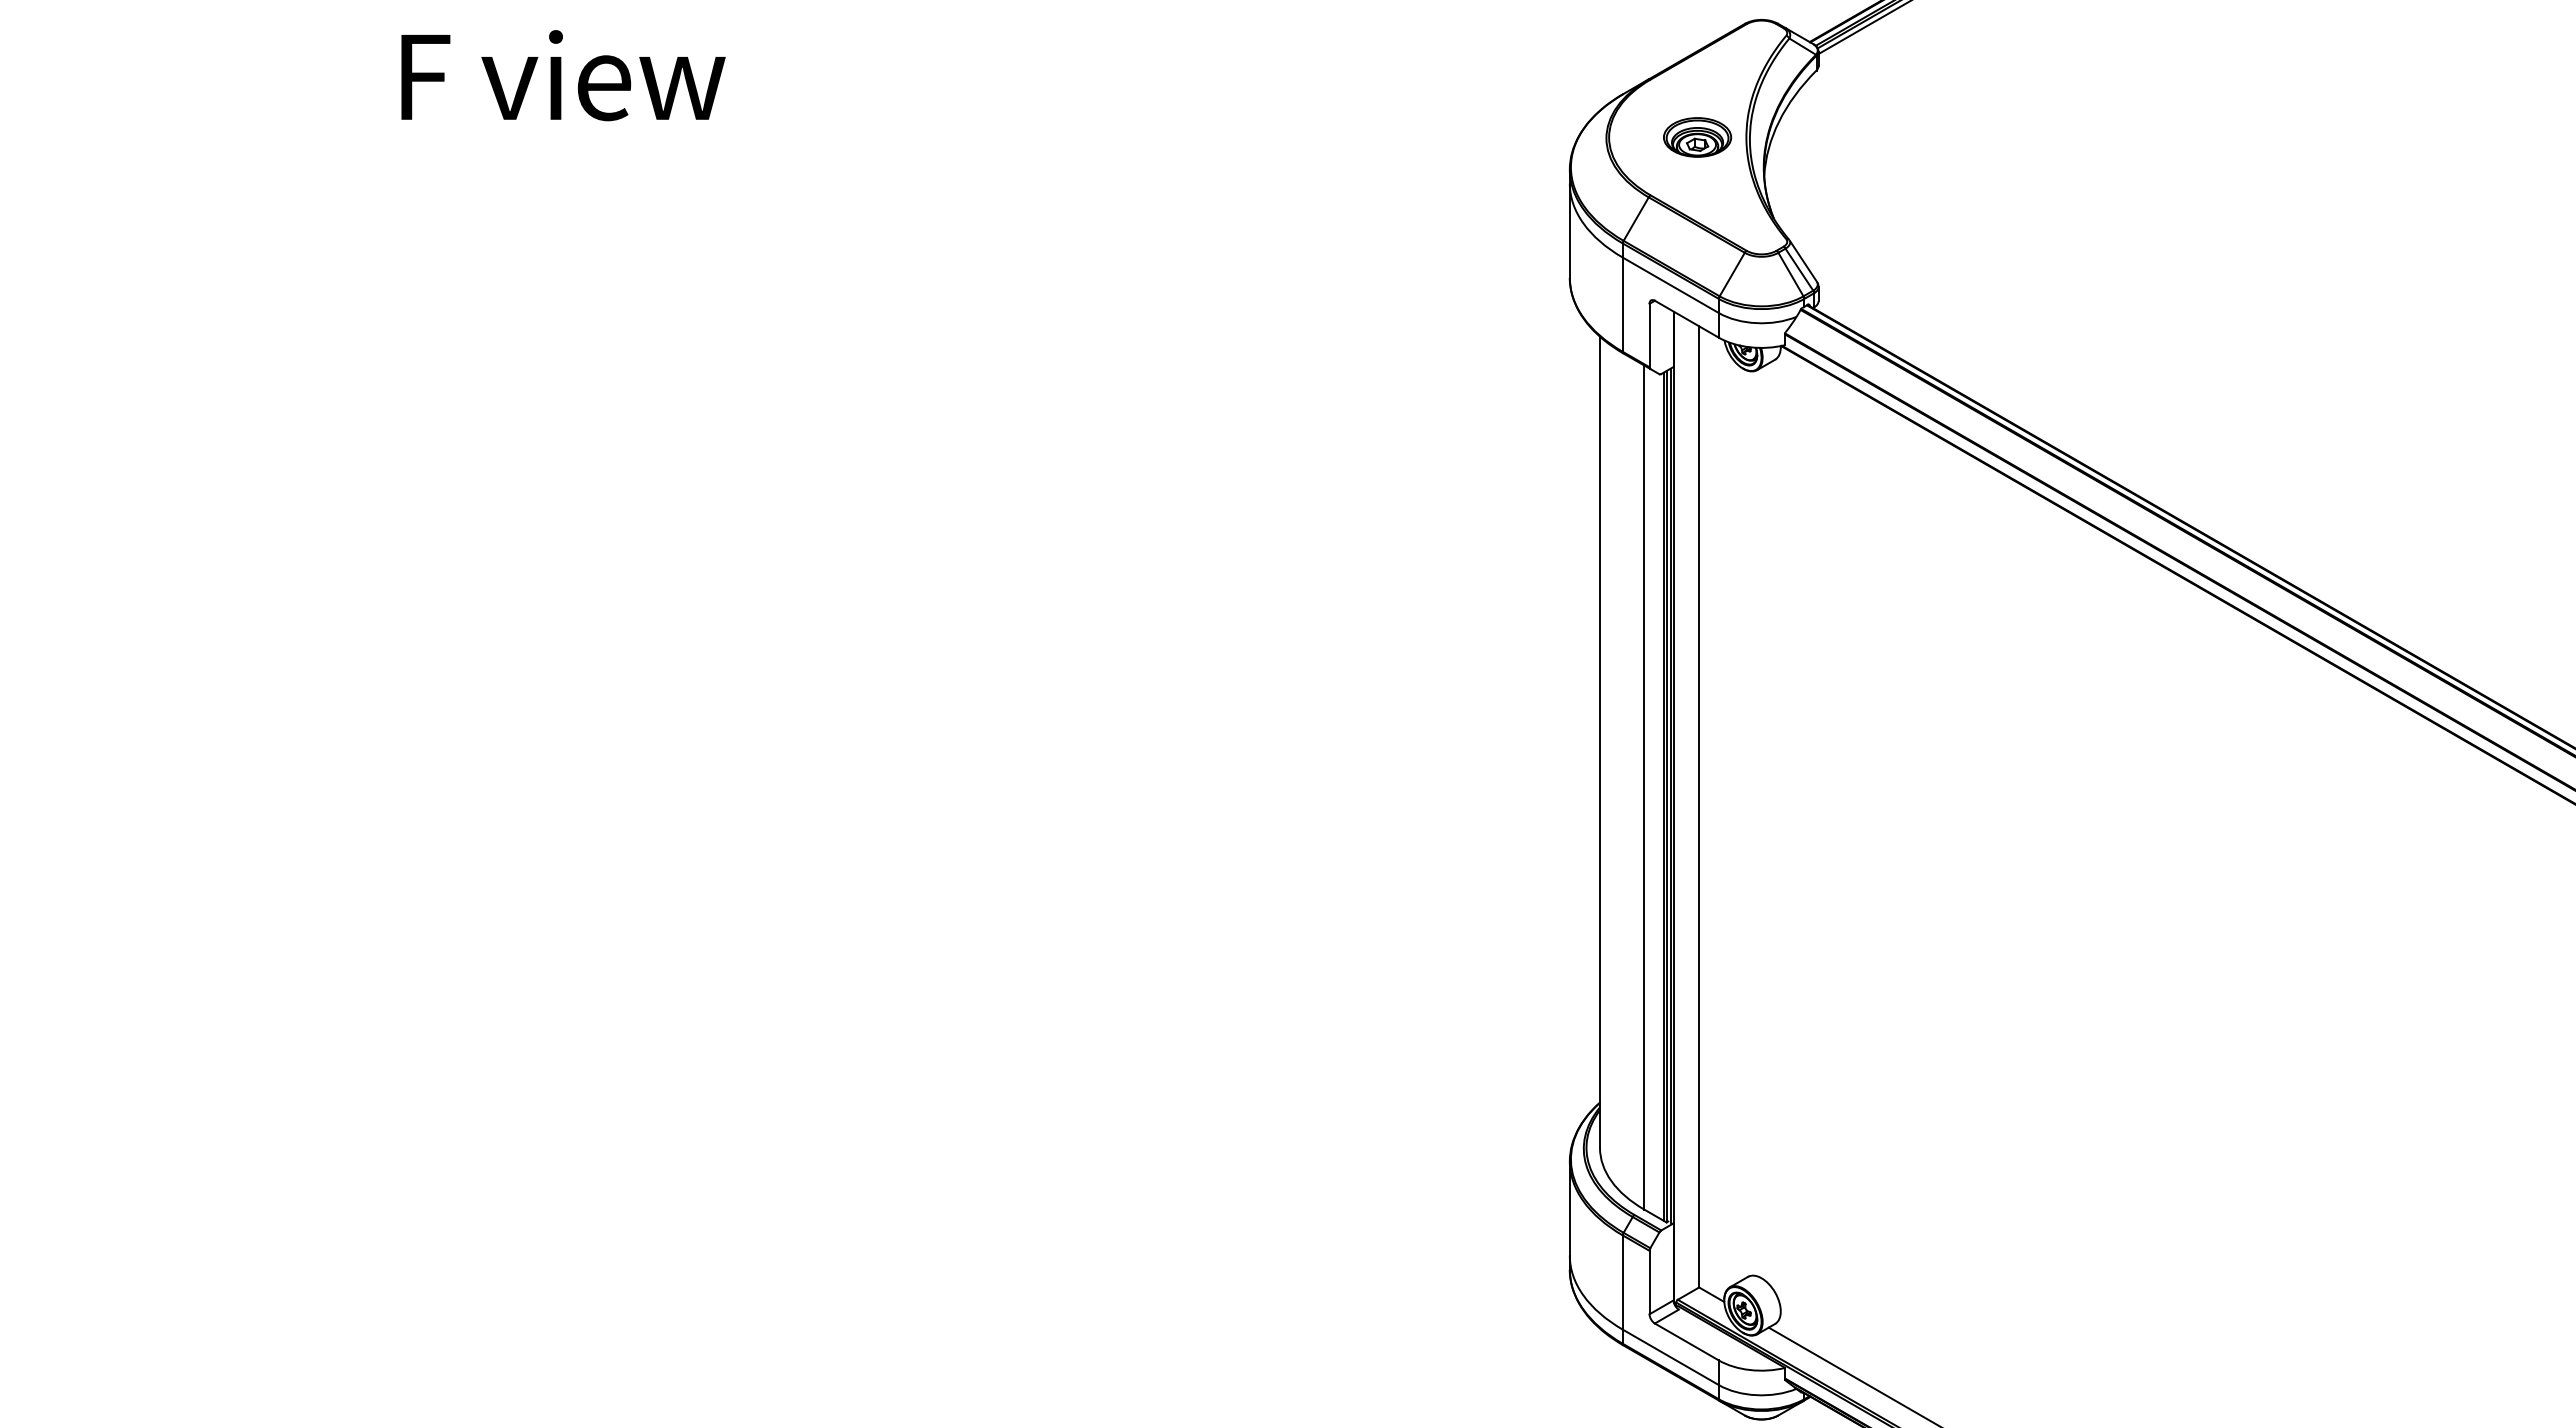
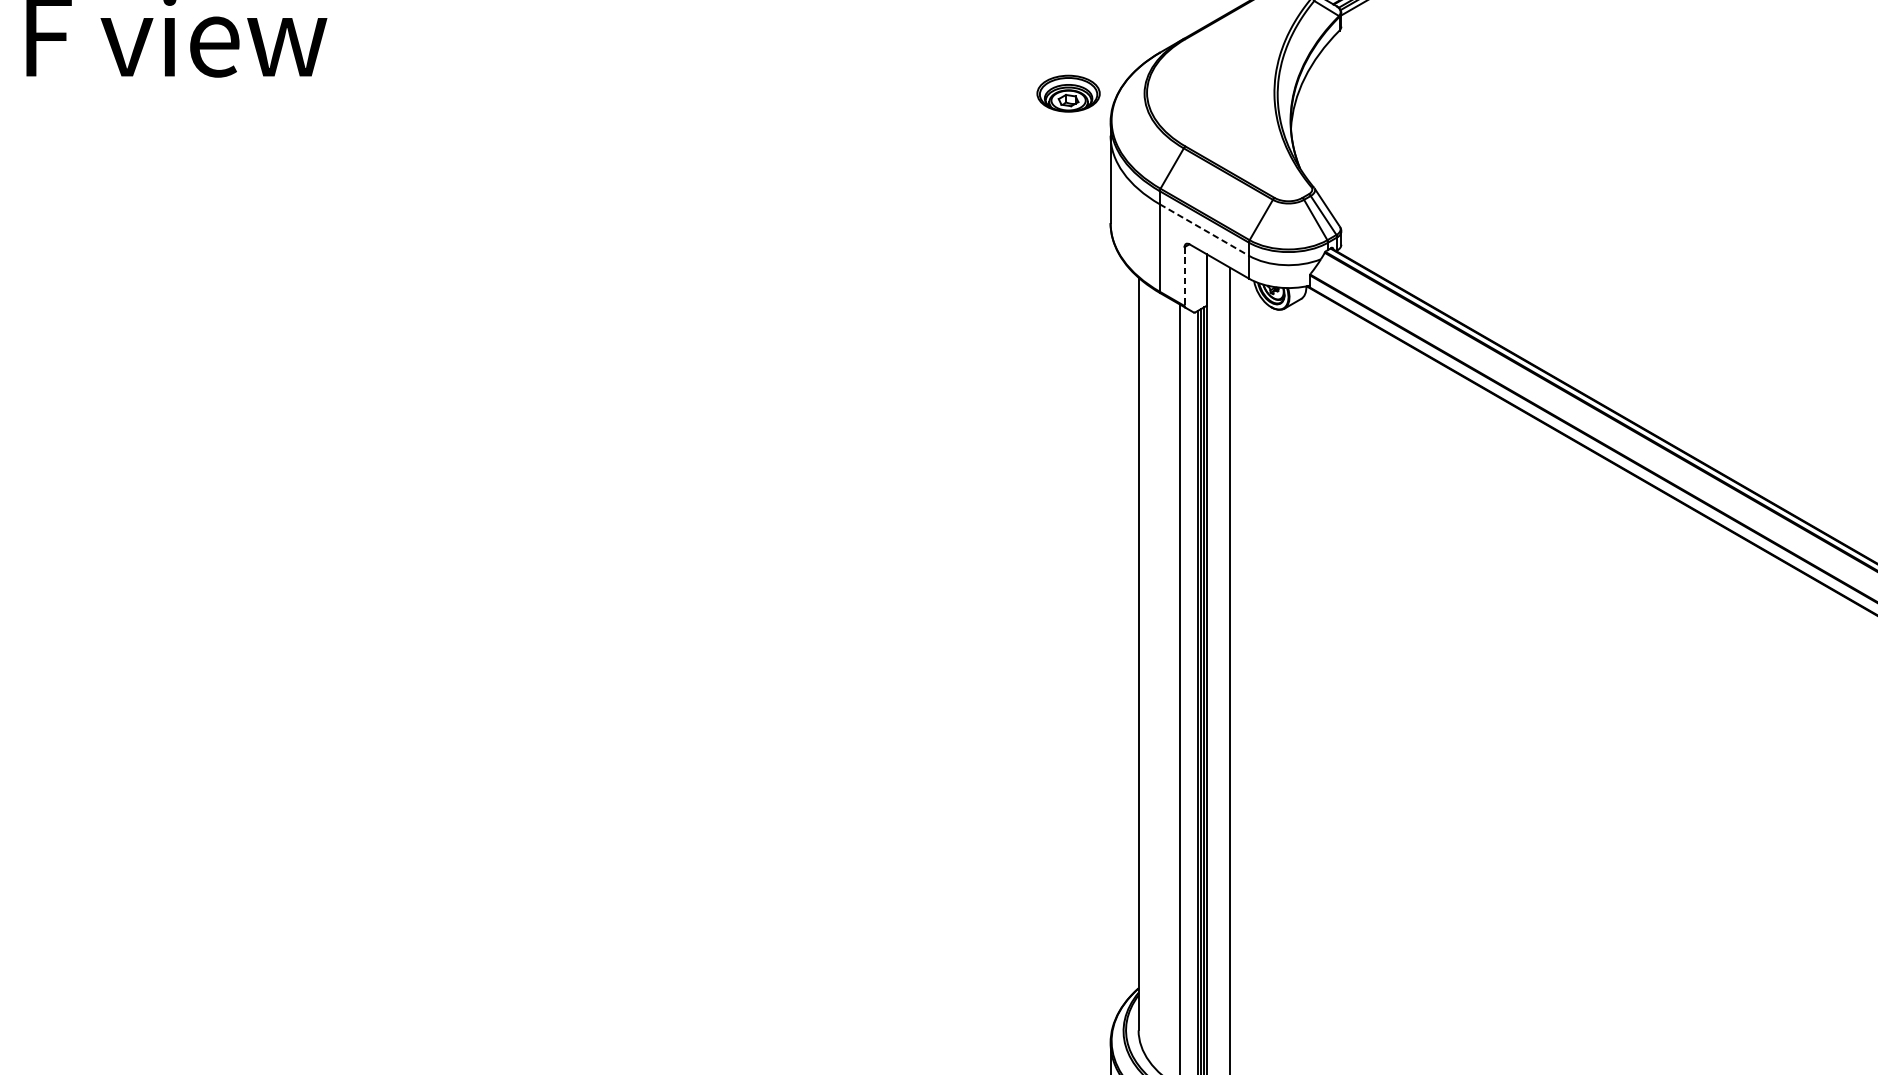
part: (1697, 137) -> (1068, 93), moved
line: (1671, 285) -> (1204, 230), solid -> dashed
line: (1649, 335) -> (1184, 276), solid -> dashed

